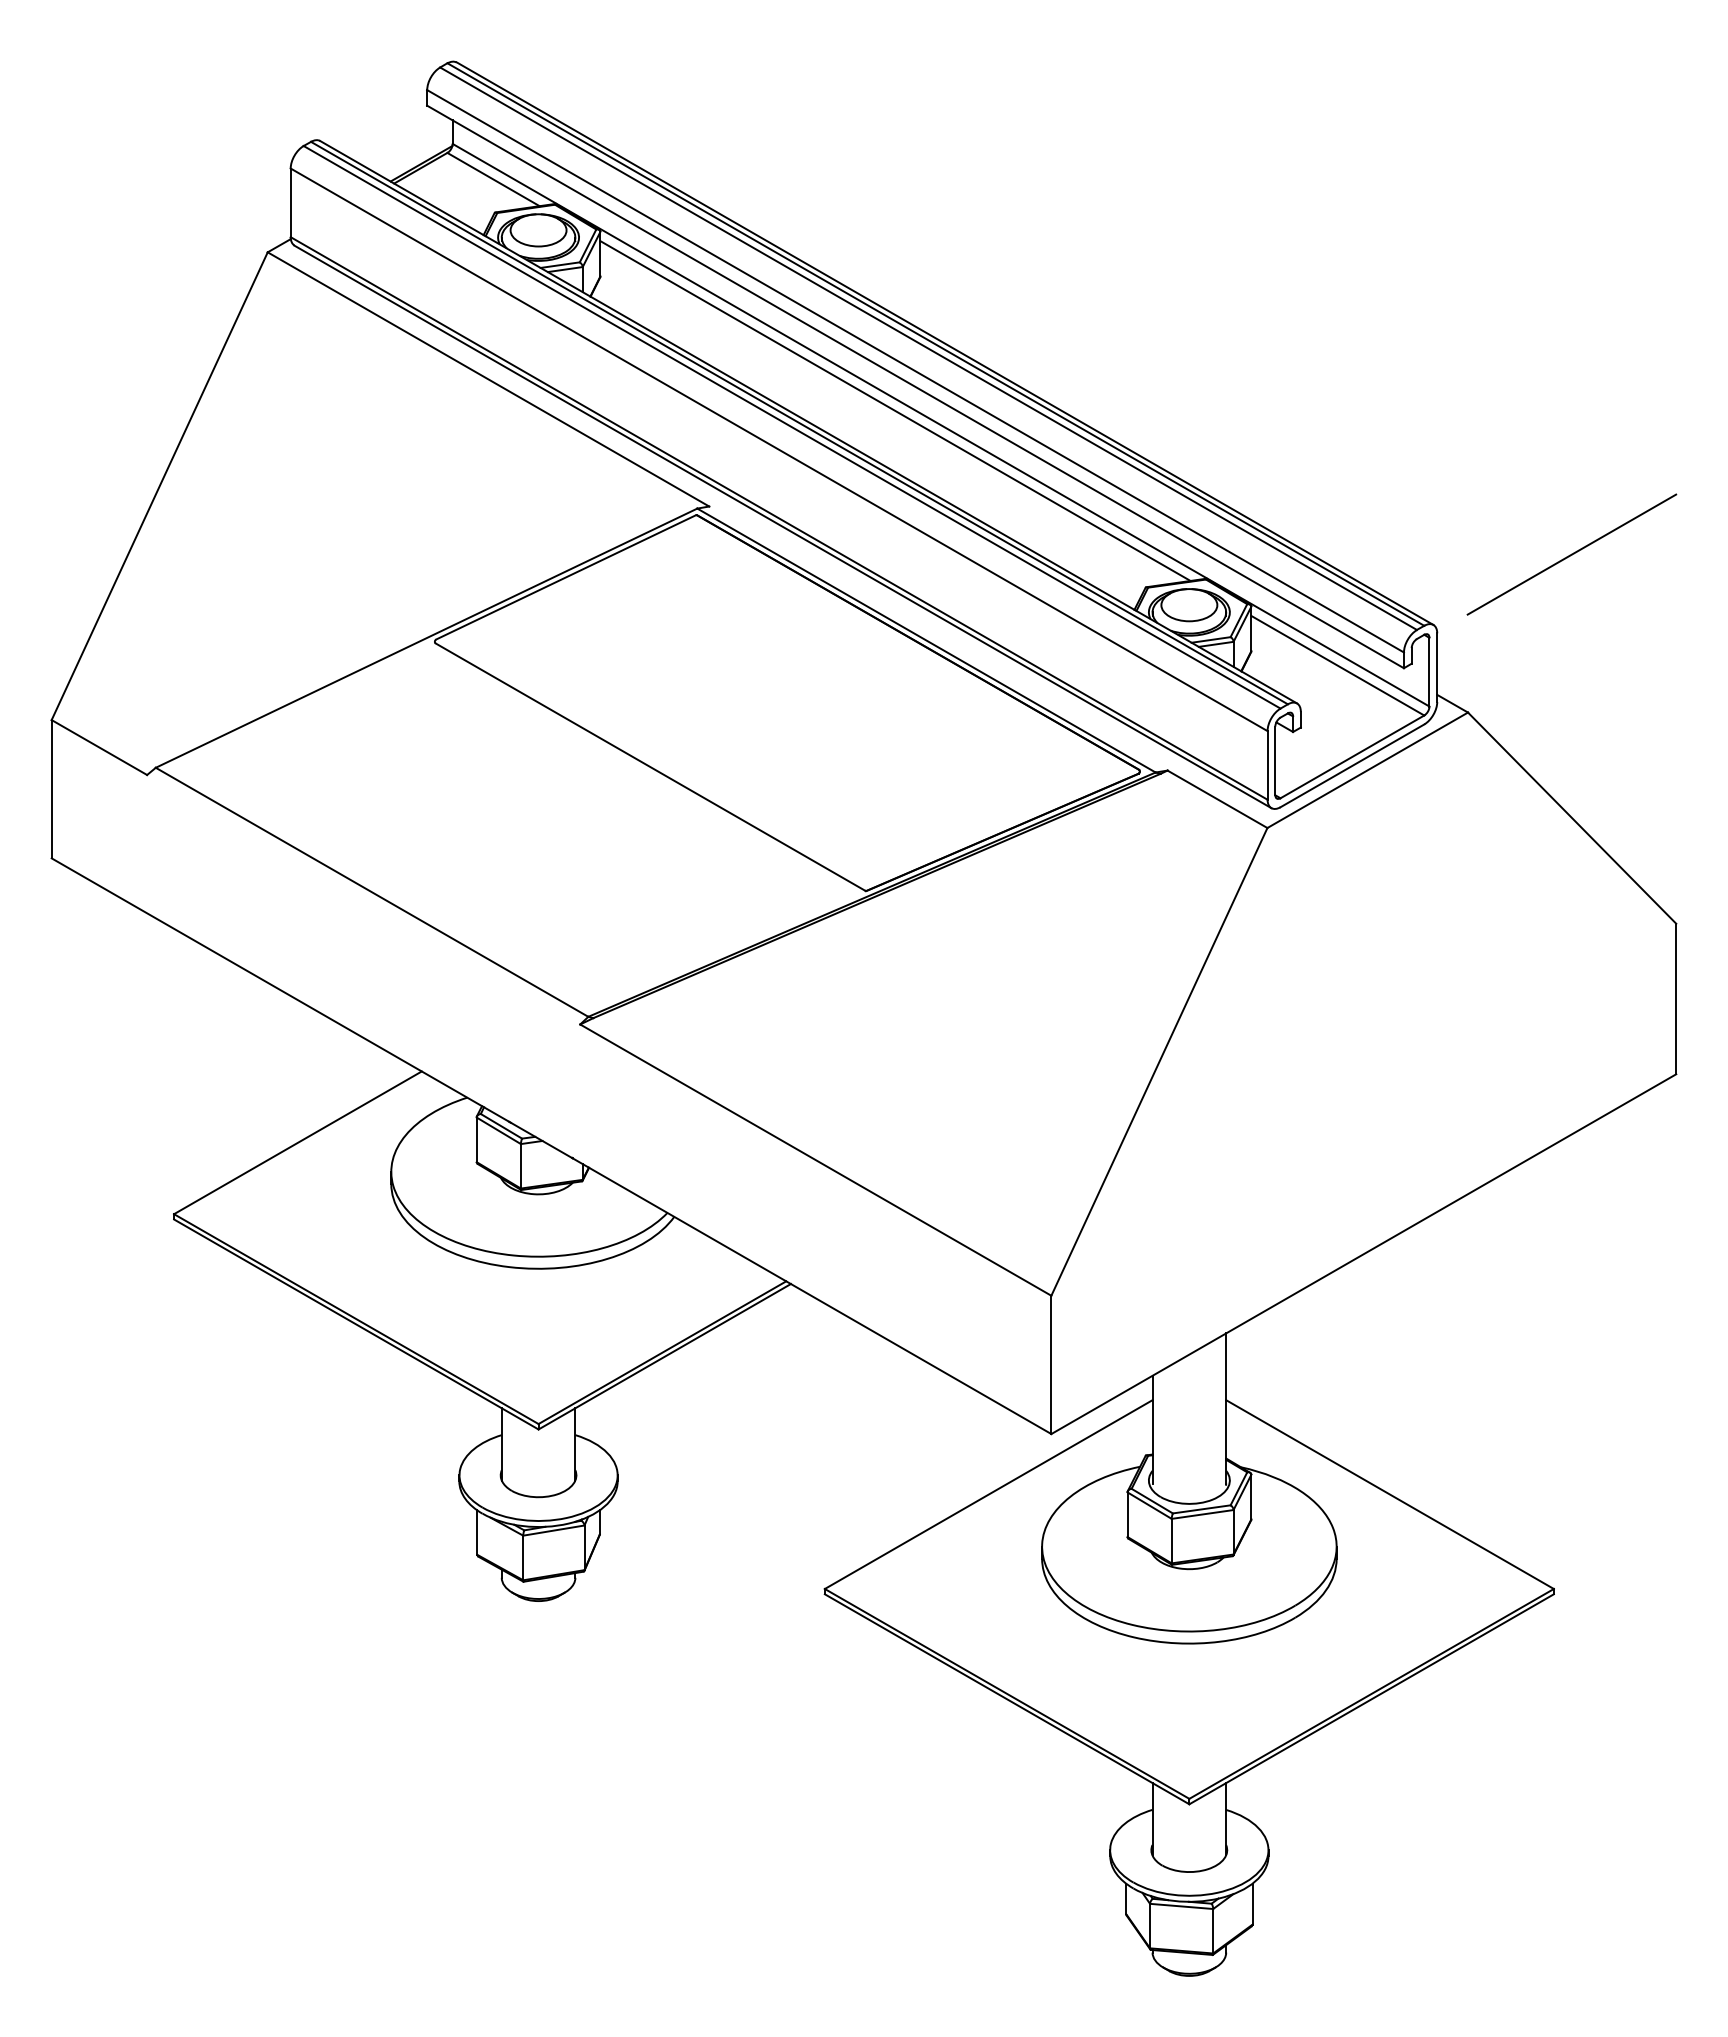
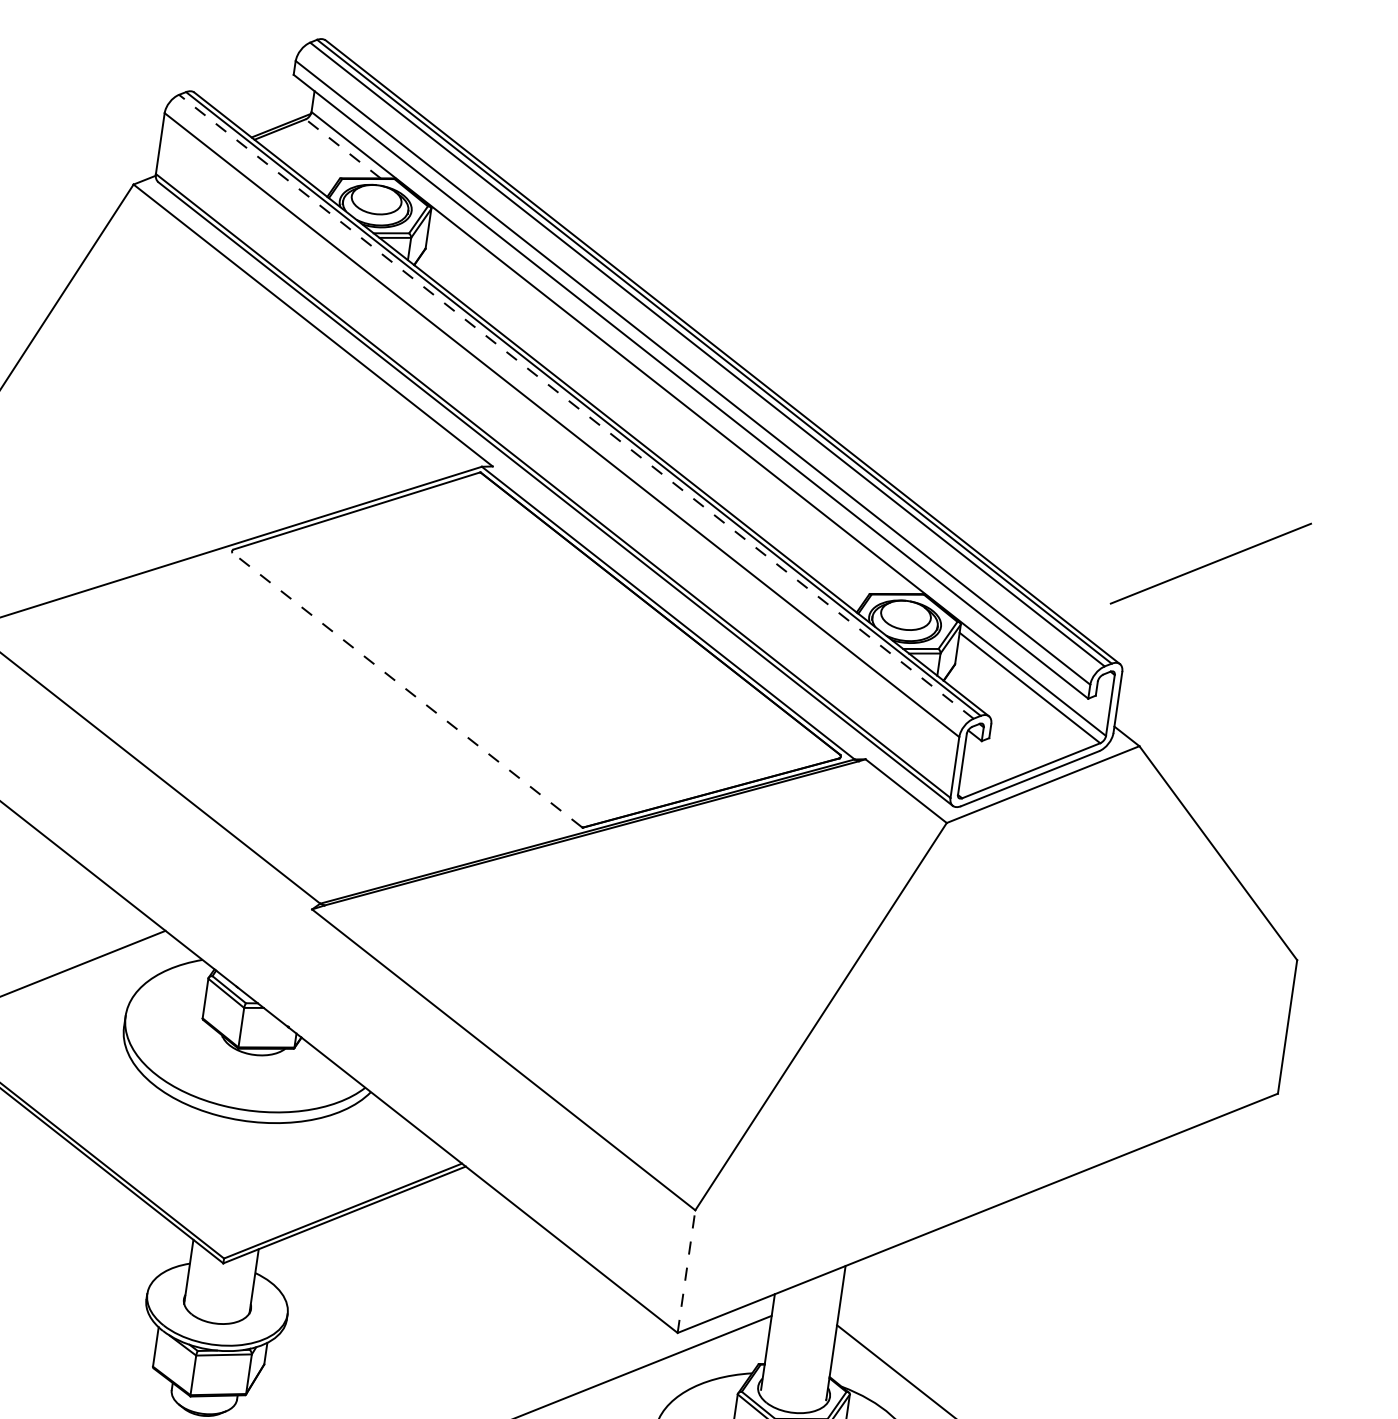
line: (493, 179) -> (343, 148), solid -> dashed
line: (895, 411) -> (670, 405), removed
line: (792, 427) -> (576, 407), solid -> dashed
line: (1571, 554) -> (1210, 563), moved
line: (650, 767) -> (407, 690), solid -> dashed
line: (1051, 1364) -> (686, 1271), solid -> dashed

